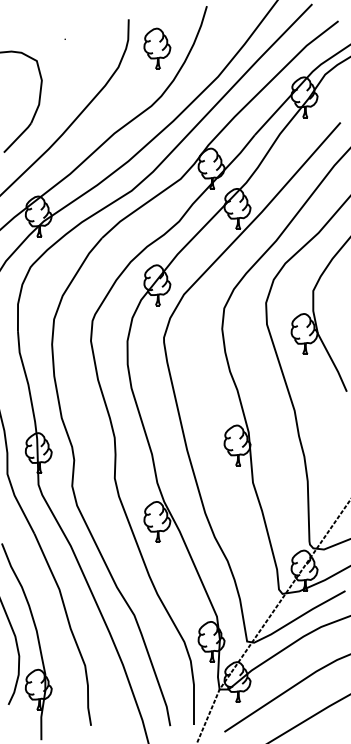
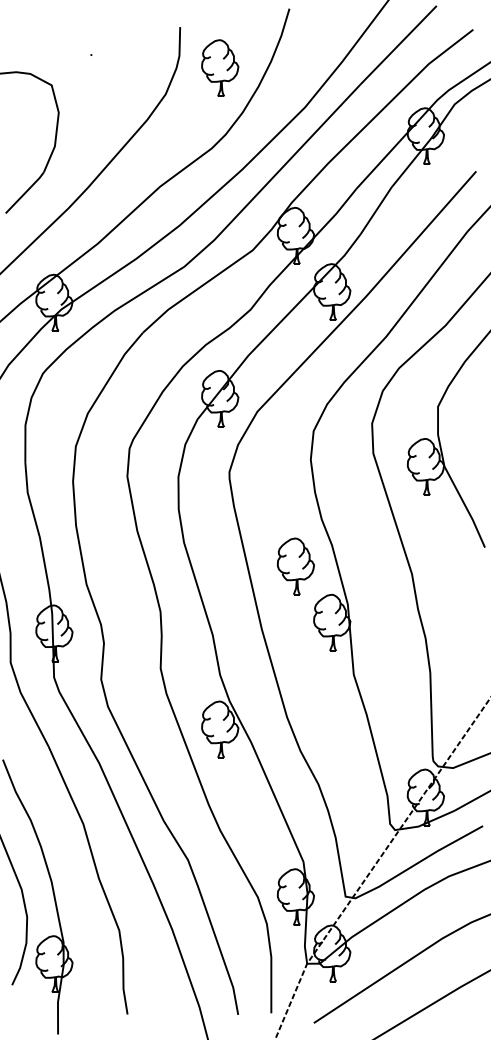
part: (211, 405) -> (295, 566), added

